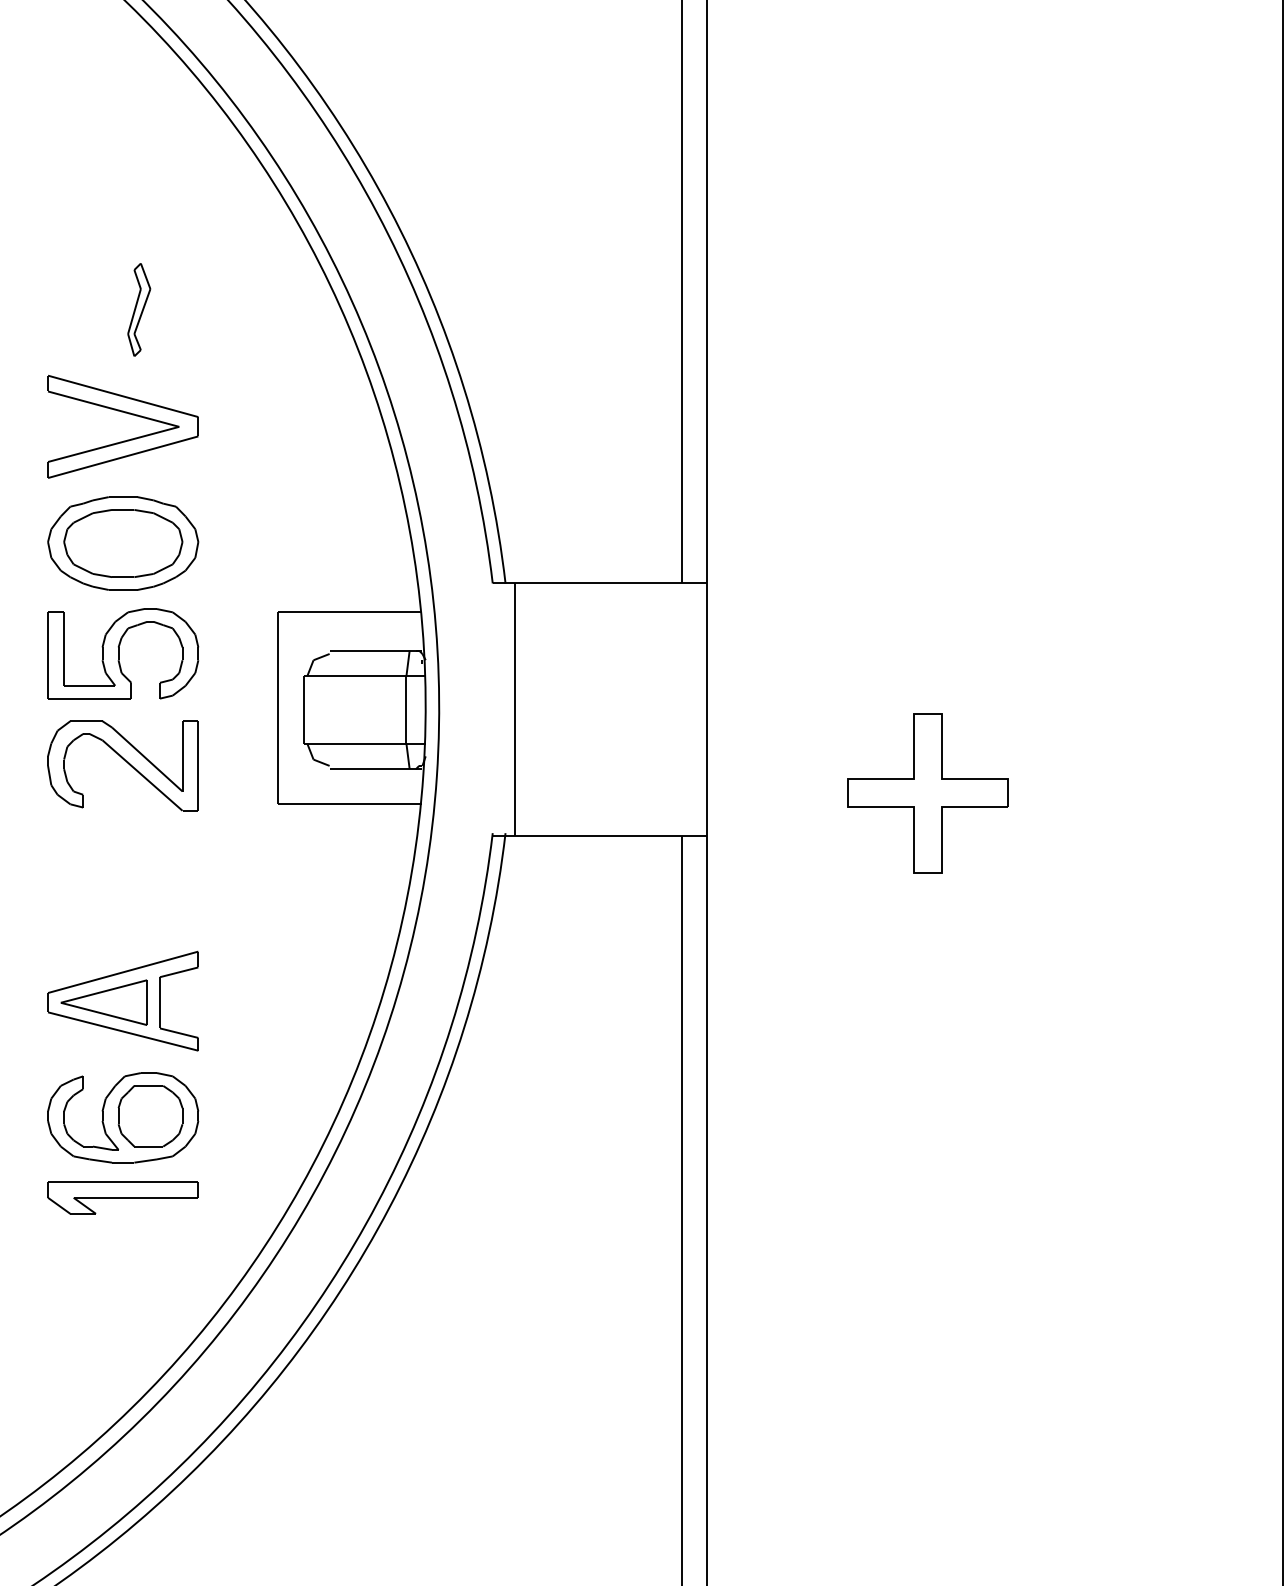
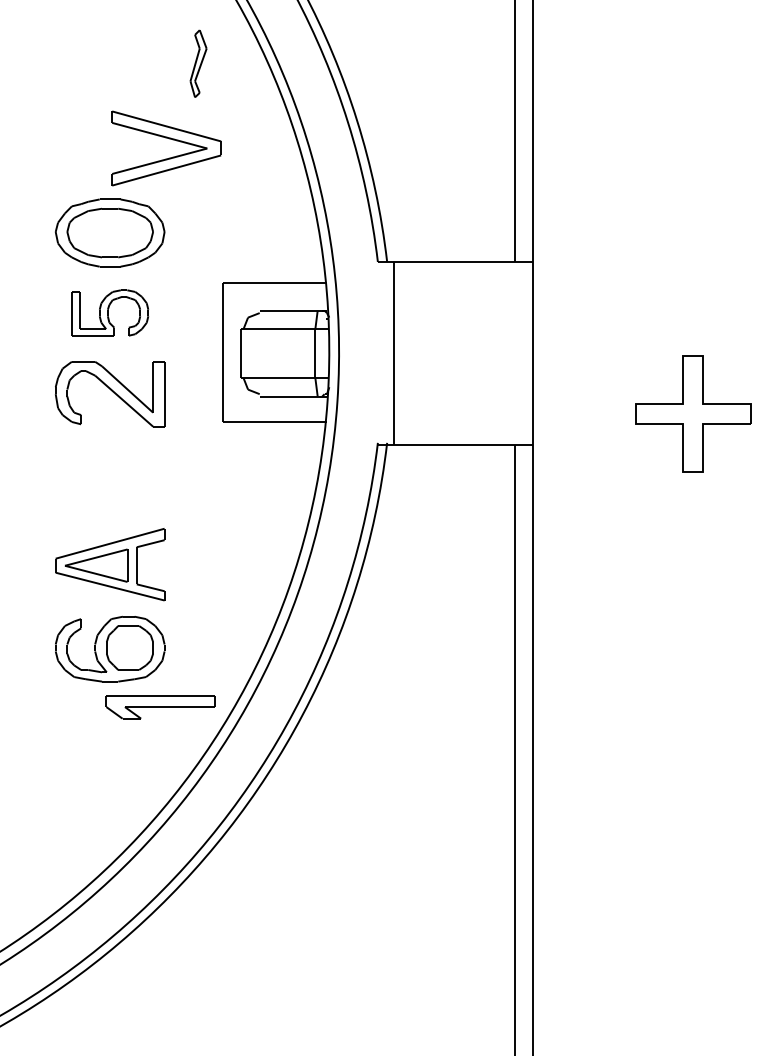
part: (139, 309) -> (198, 63), moved
part: (125, 413) -> (168, 138), moved
part: (123, 653) -> (110, 312), size x0.7
part: (122, 1197) -> (160, 706), moved

